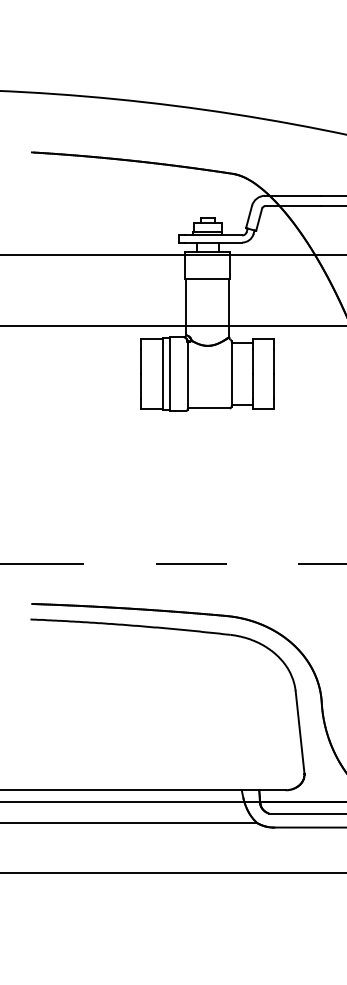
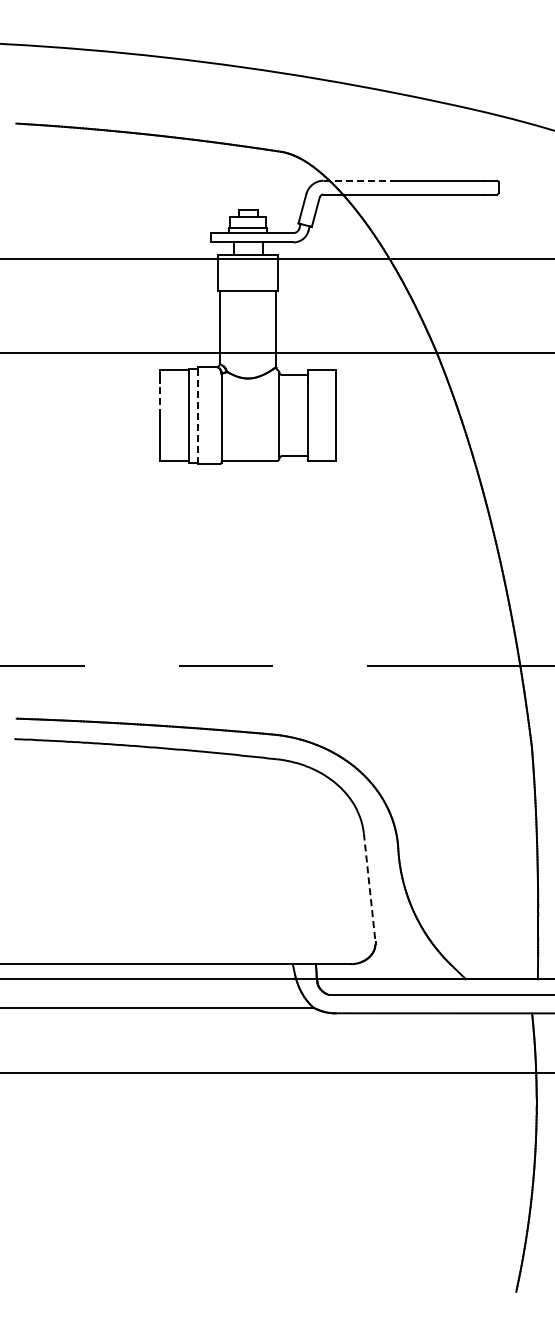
line: (293, 195) -> (361, 180), solid -> dashed
line: (141, 361) -> (160, 398), solid -> dashed
line: (170, 373) -> (198, 415), solid -> dashed
line: (299, 732) -> (369, 888), solid -> dashed

